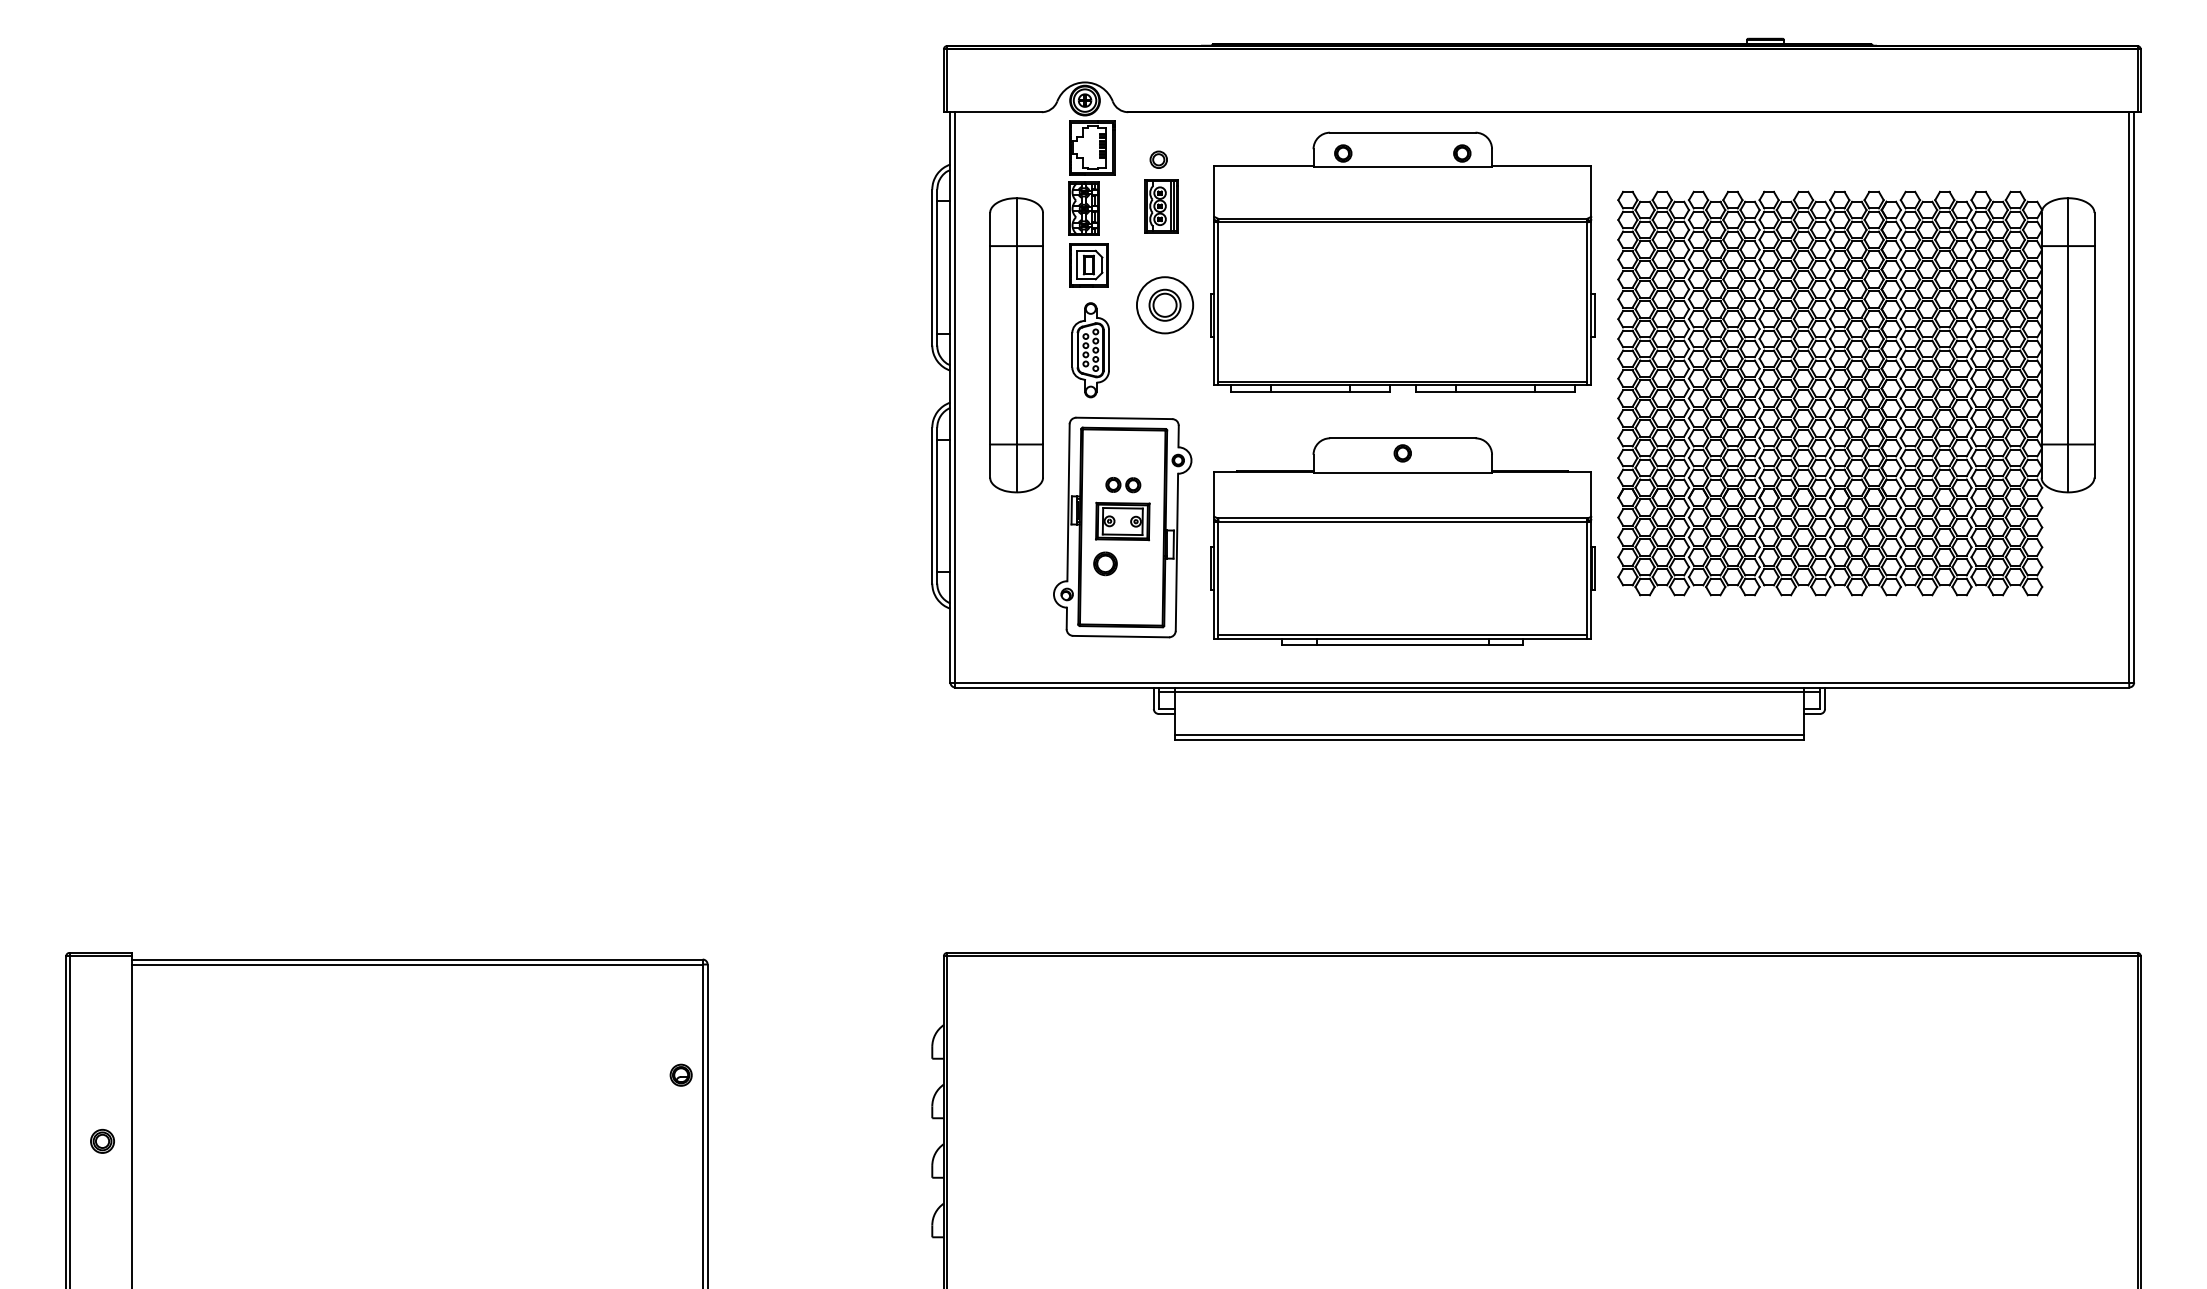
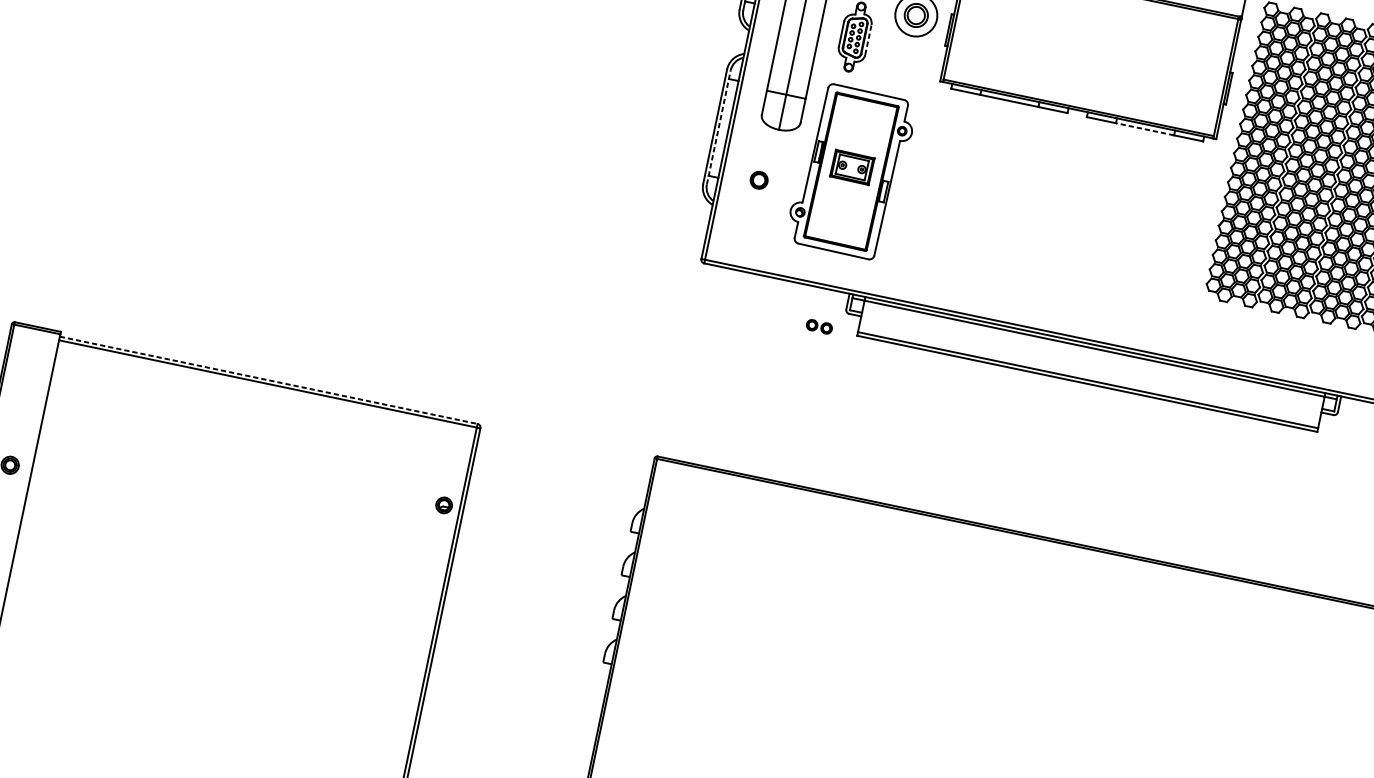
line: (1109, 349) -> (868, 39), solid -> dashed
line: (1495, 391) -> (1145, 129), solid -> dashed
part: (1123, 485) -> (819, 327), moved
line: (937, 505) -> (719, 127), solid -> dashed
part: (1402, 541) -> (1054, 224), removed
part: (1105, 563) -> (759, 180), moved
line: (418, 959) -> (269, 380), solid -> dashed

